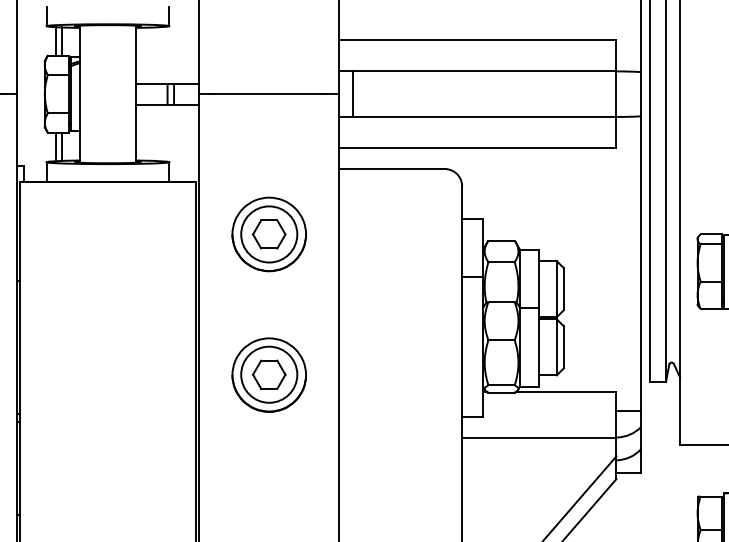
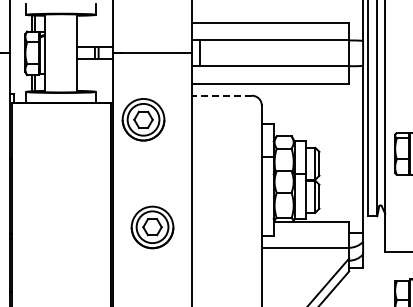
line: (392, 168) -> (222, 95), solid -> dashed
part: (269, 233) -> (143, 119), moved
part: (269, 375) -> (152, 227), moved

